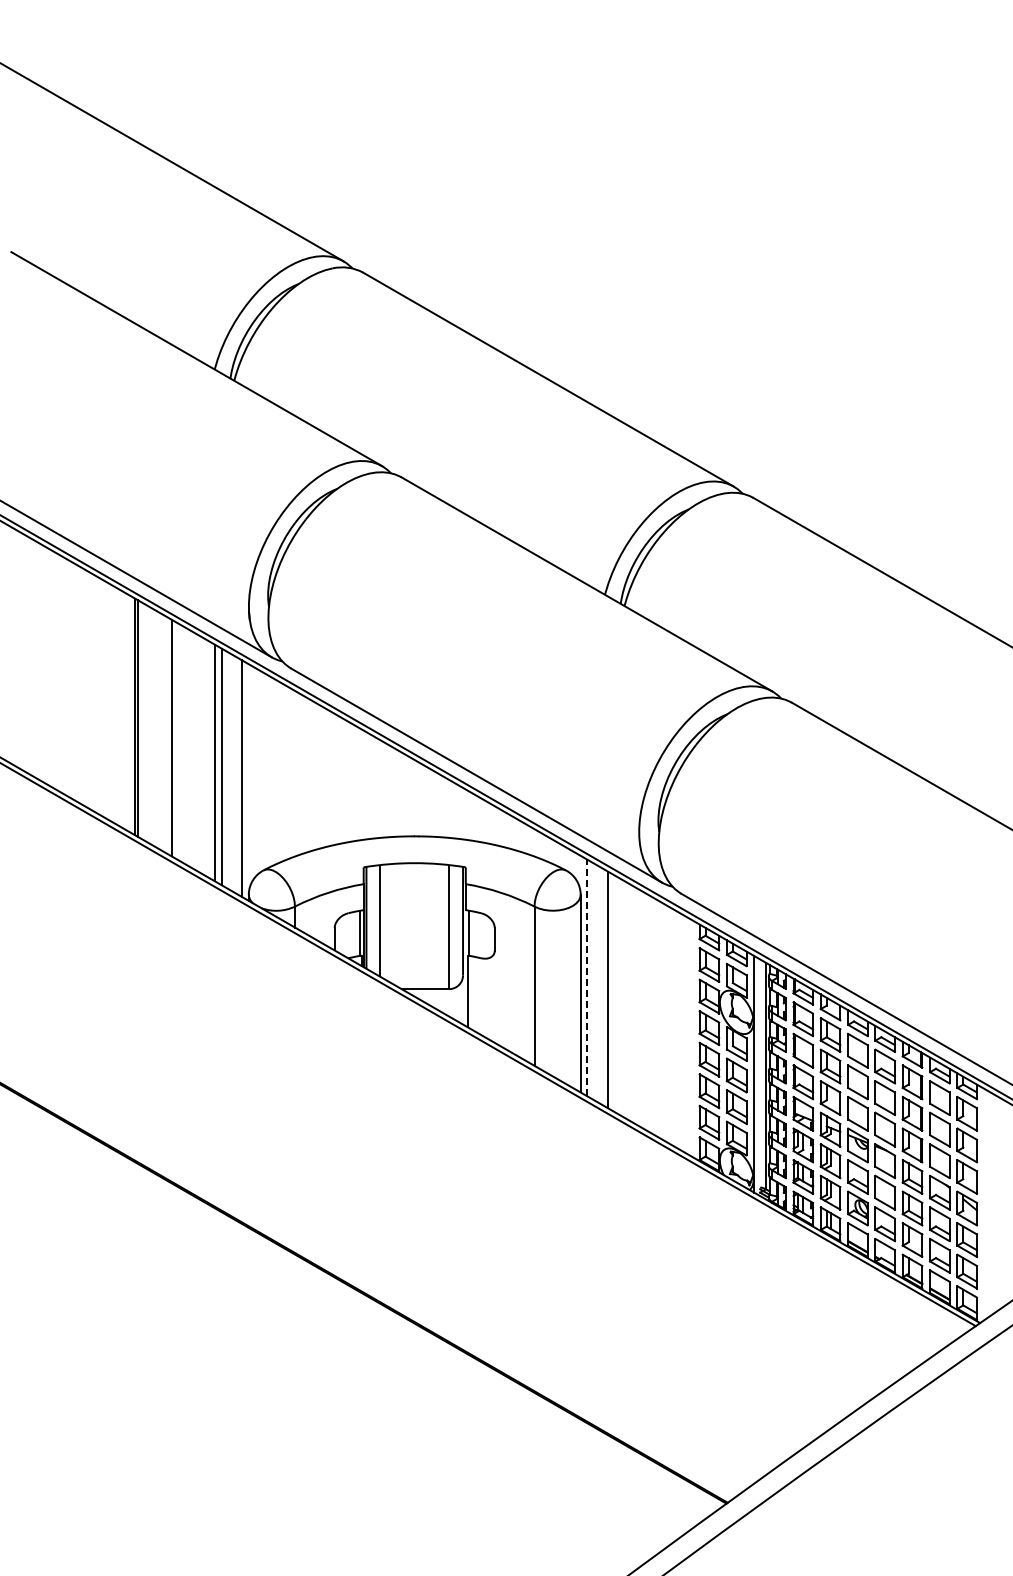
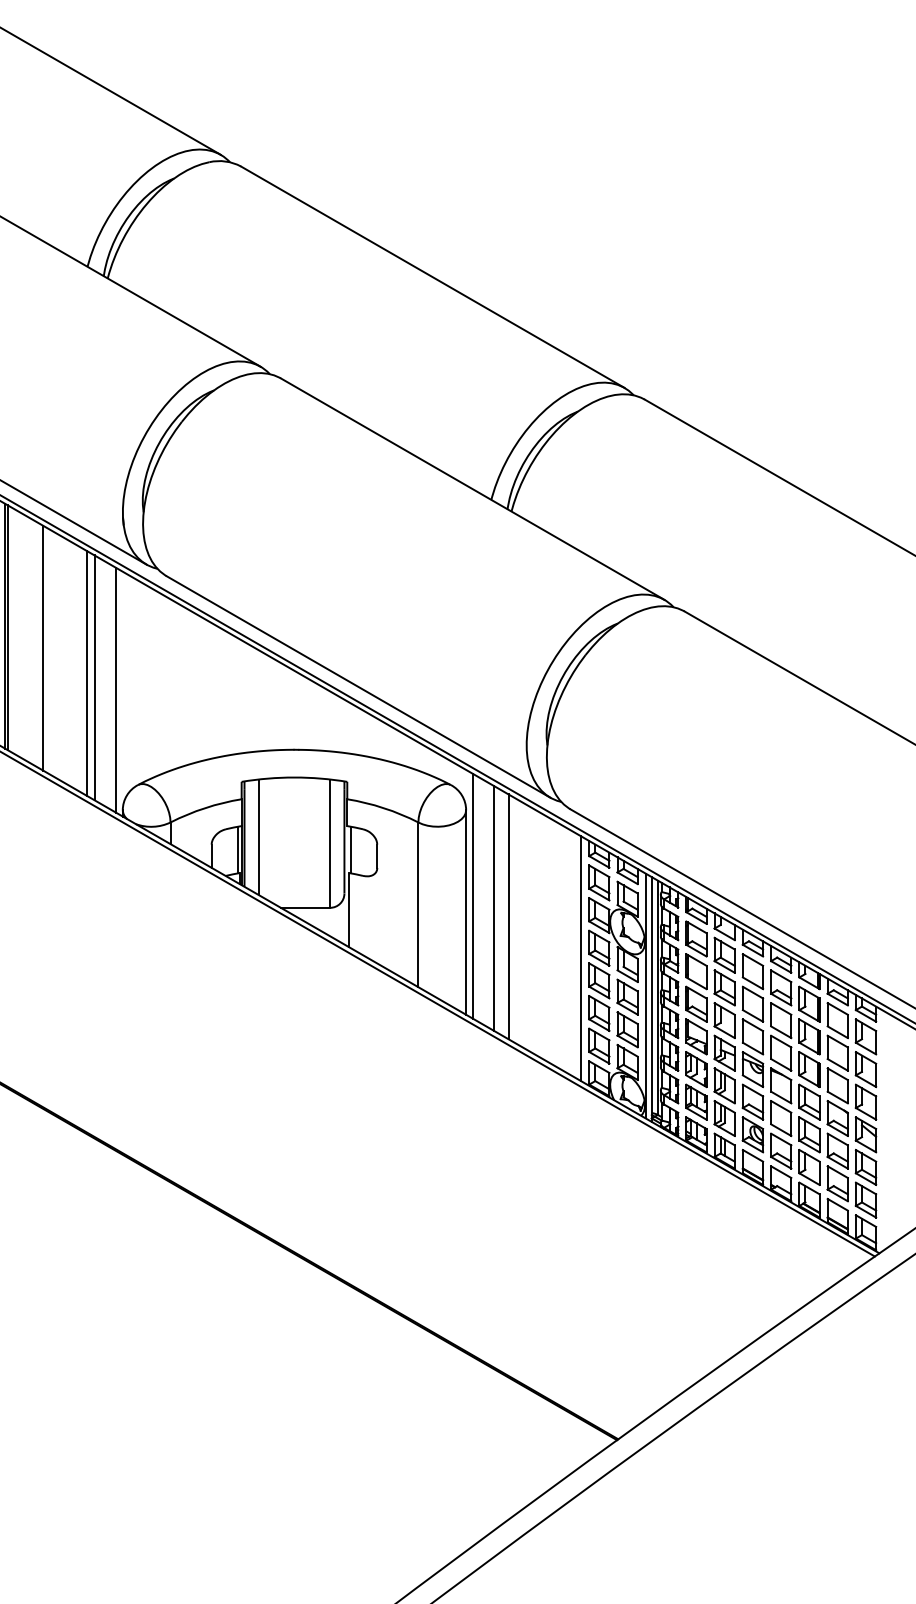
line: (587, 977) -> (473, 895), dashed -> solid
line: (621, 997) -> (508, 916), added
line: (691, 1038) -> (580, 958), added
line: (760, 1077) -> (652, 999), added

